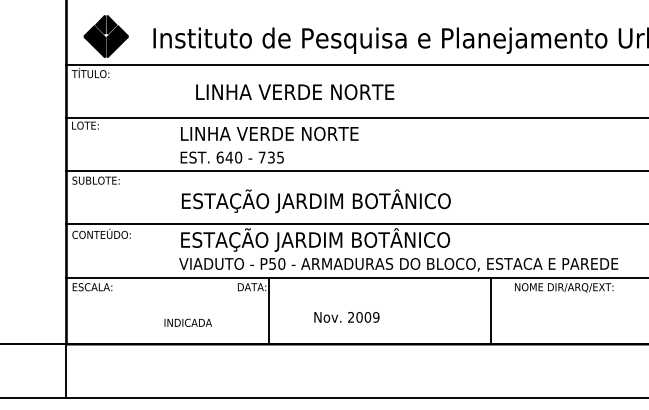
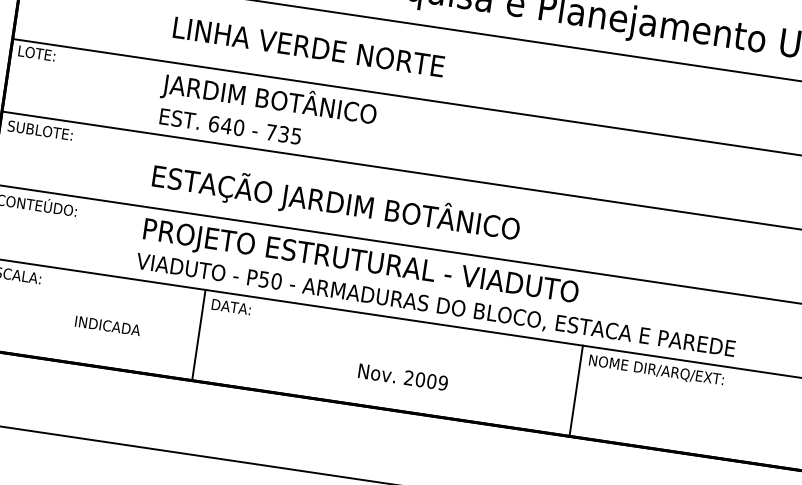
text: (295, 92) -> (309, 47), moved
text: (268, 133) -> (284, 101), LINHA VERDE NORTE -> JARDIM BOTÂNICO
text: (341, 239) -> (362, 260), ESTAÇÃO JARDIM BOTÂNICO -> PROJETO ESTRUTURAL - VIADUTO
line: (268, 310) -> (198, 334), moved
line: (490, 310) -> (576, 390), moved
text: (346, 317) -> (402, 377), moved
text: (187, 322) -> (106, 325), moved

